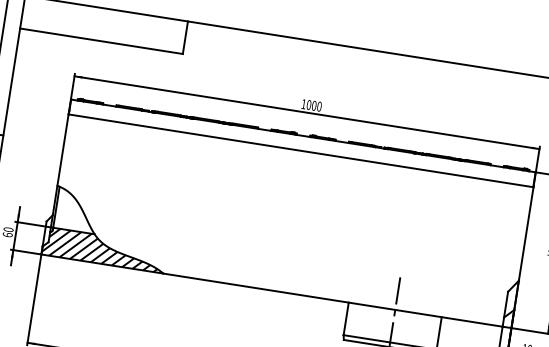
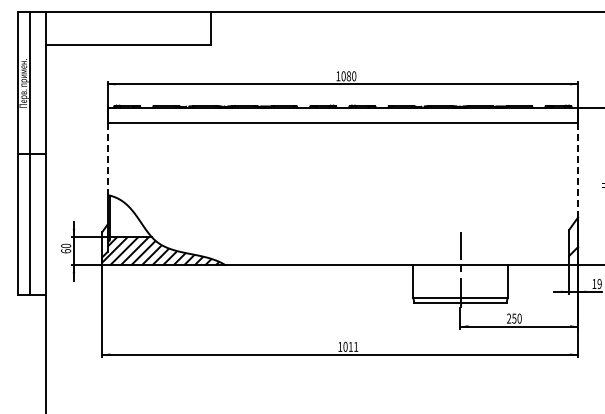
text: (313, 106) -> (348, 76), 1000 -> 1080
line: (62, 150) -> (107, 159), solid -> dashed
line: (526, 234) -> (578, 170), solid -> dashed

